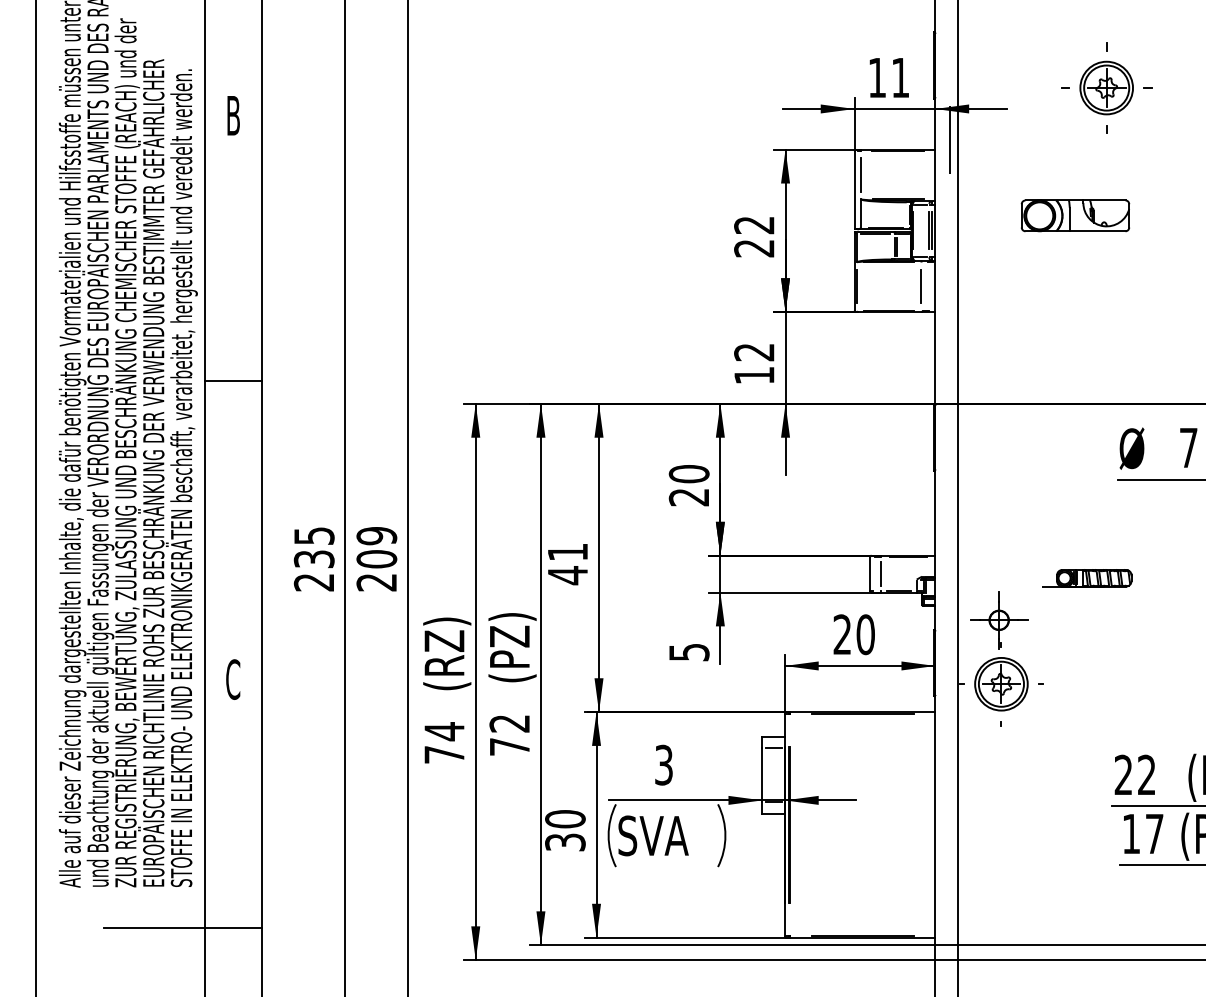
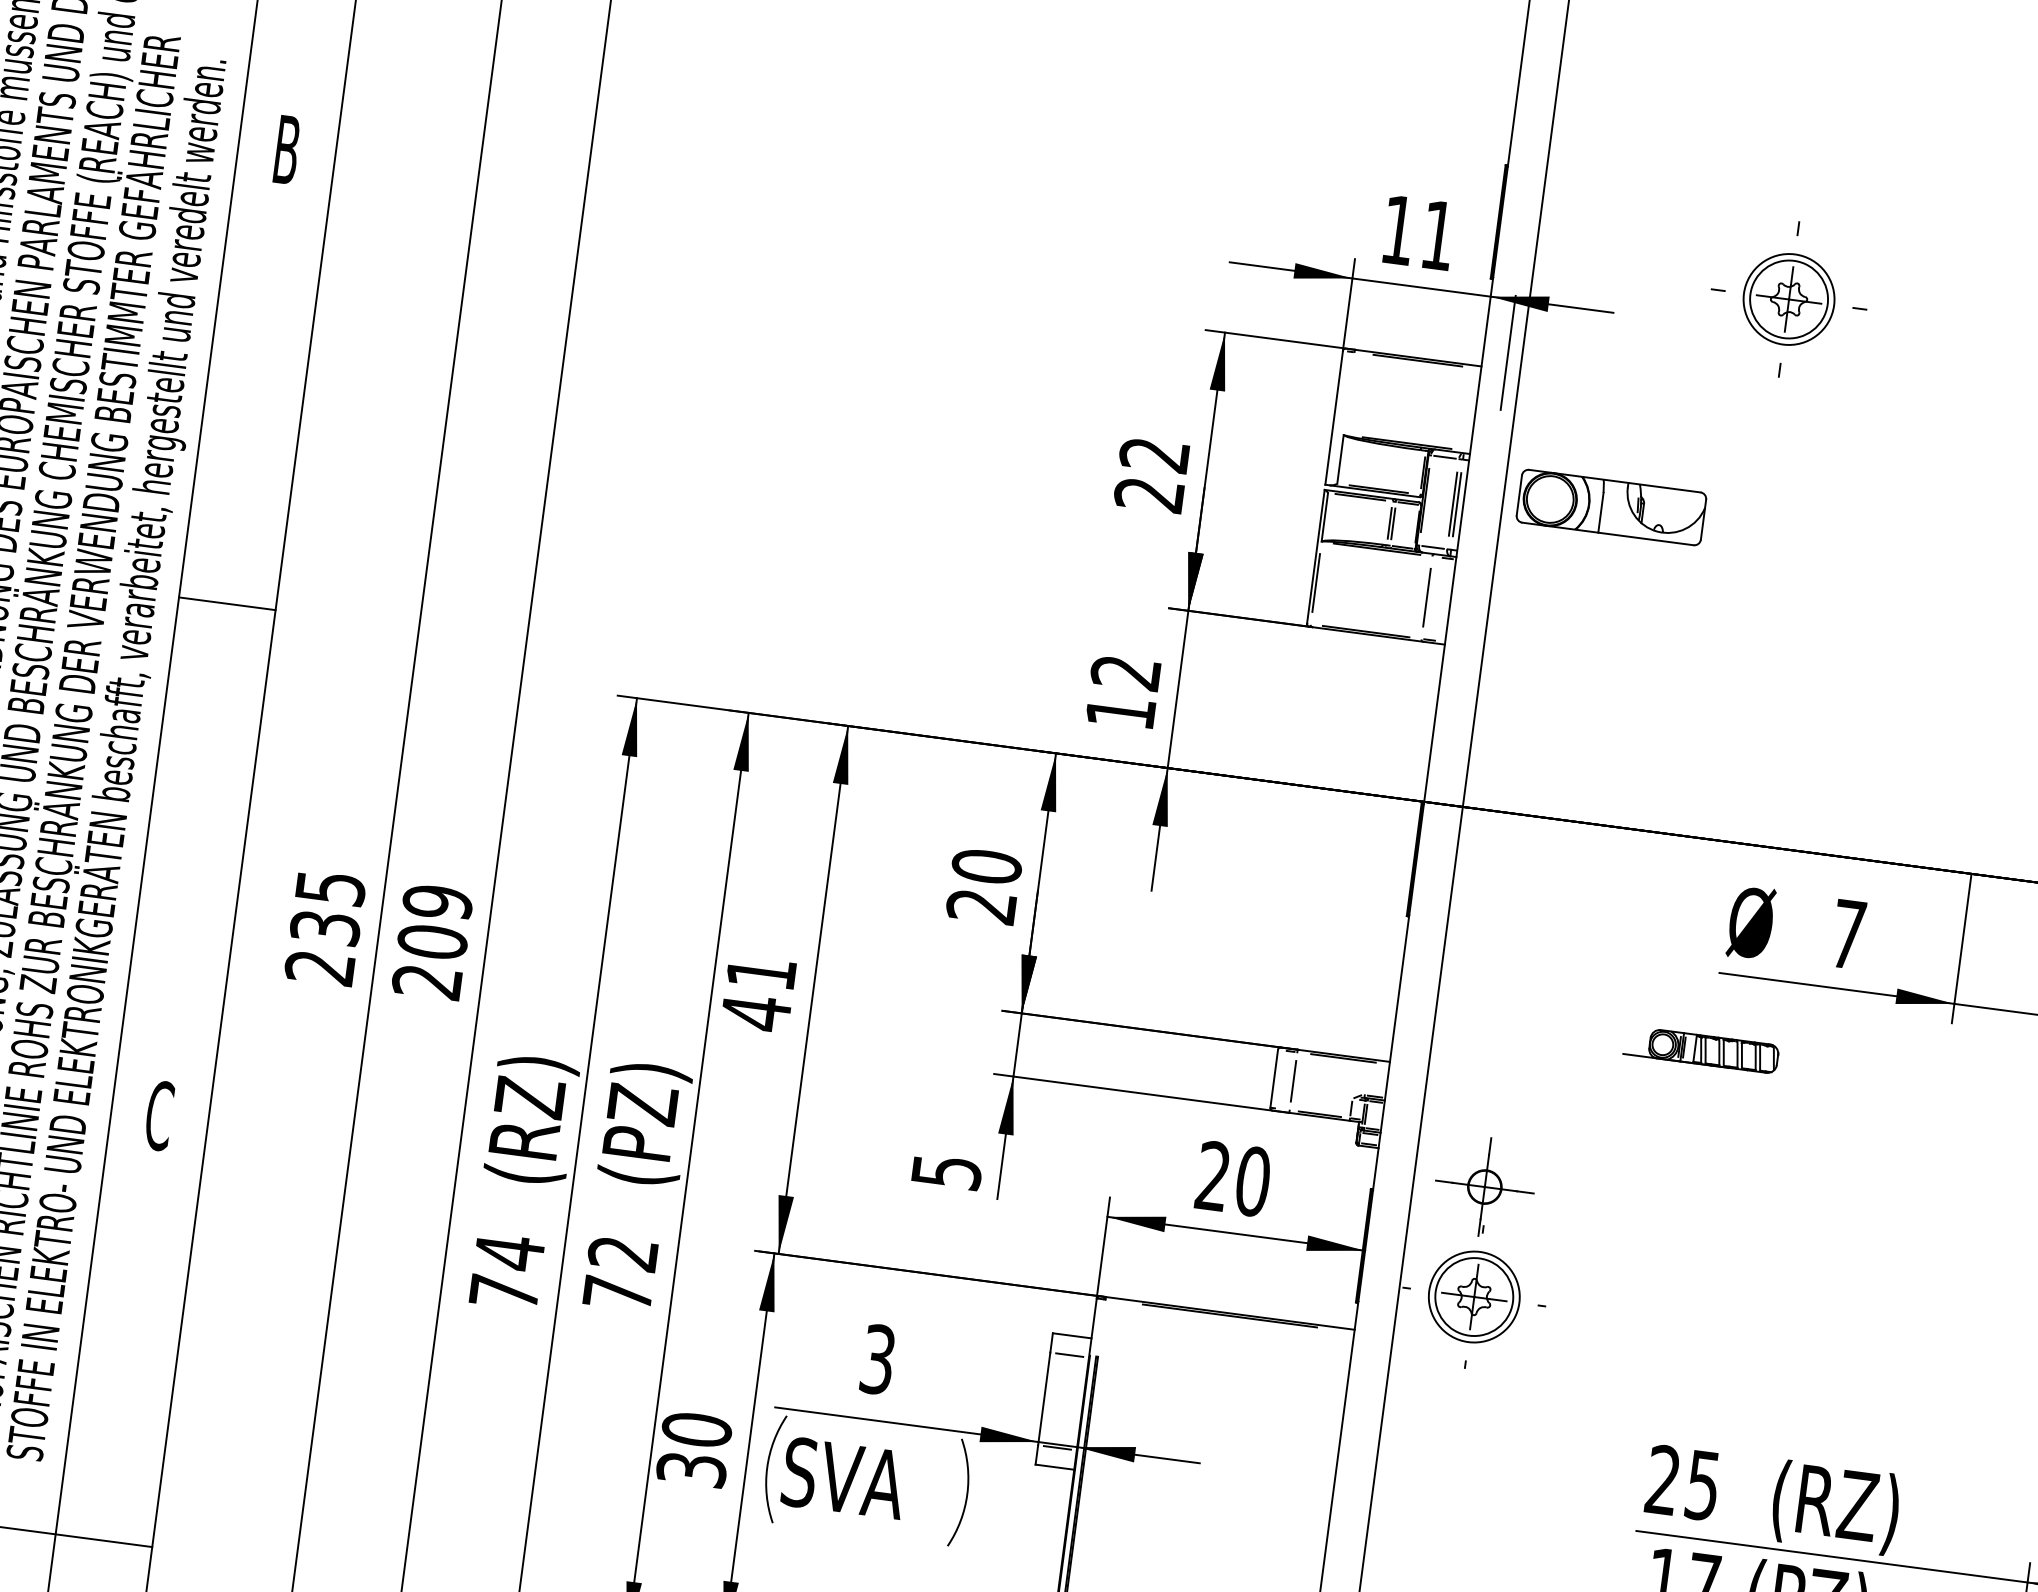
line: (861, 175) -> (1349, 393), removed
part: (1075, 215) -> (1611, 506), moved
part: (1087, 578) -> (1702, 1050), moved
text: (1146, 774) -> (1702, 1484), 22 -> 25

